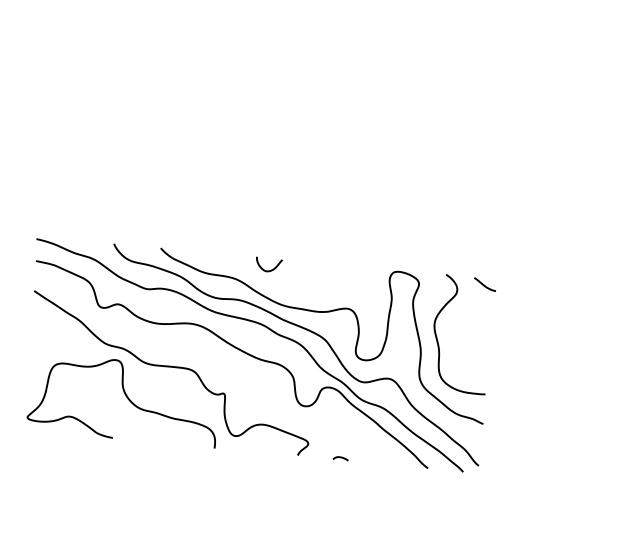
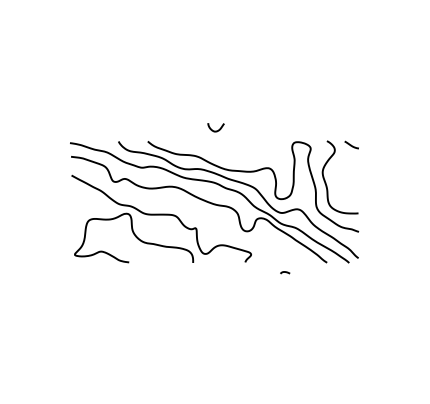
curve: (267, 269) -> (215, 130), moved
curve: (341, 458) -> (285, 272), moved

